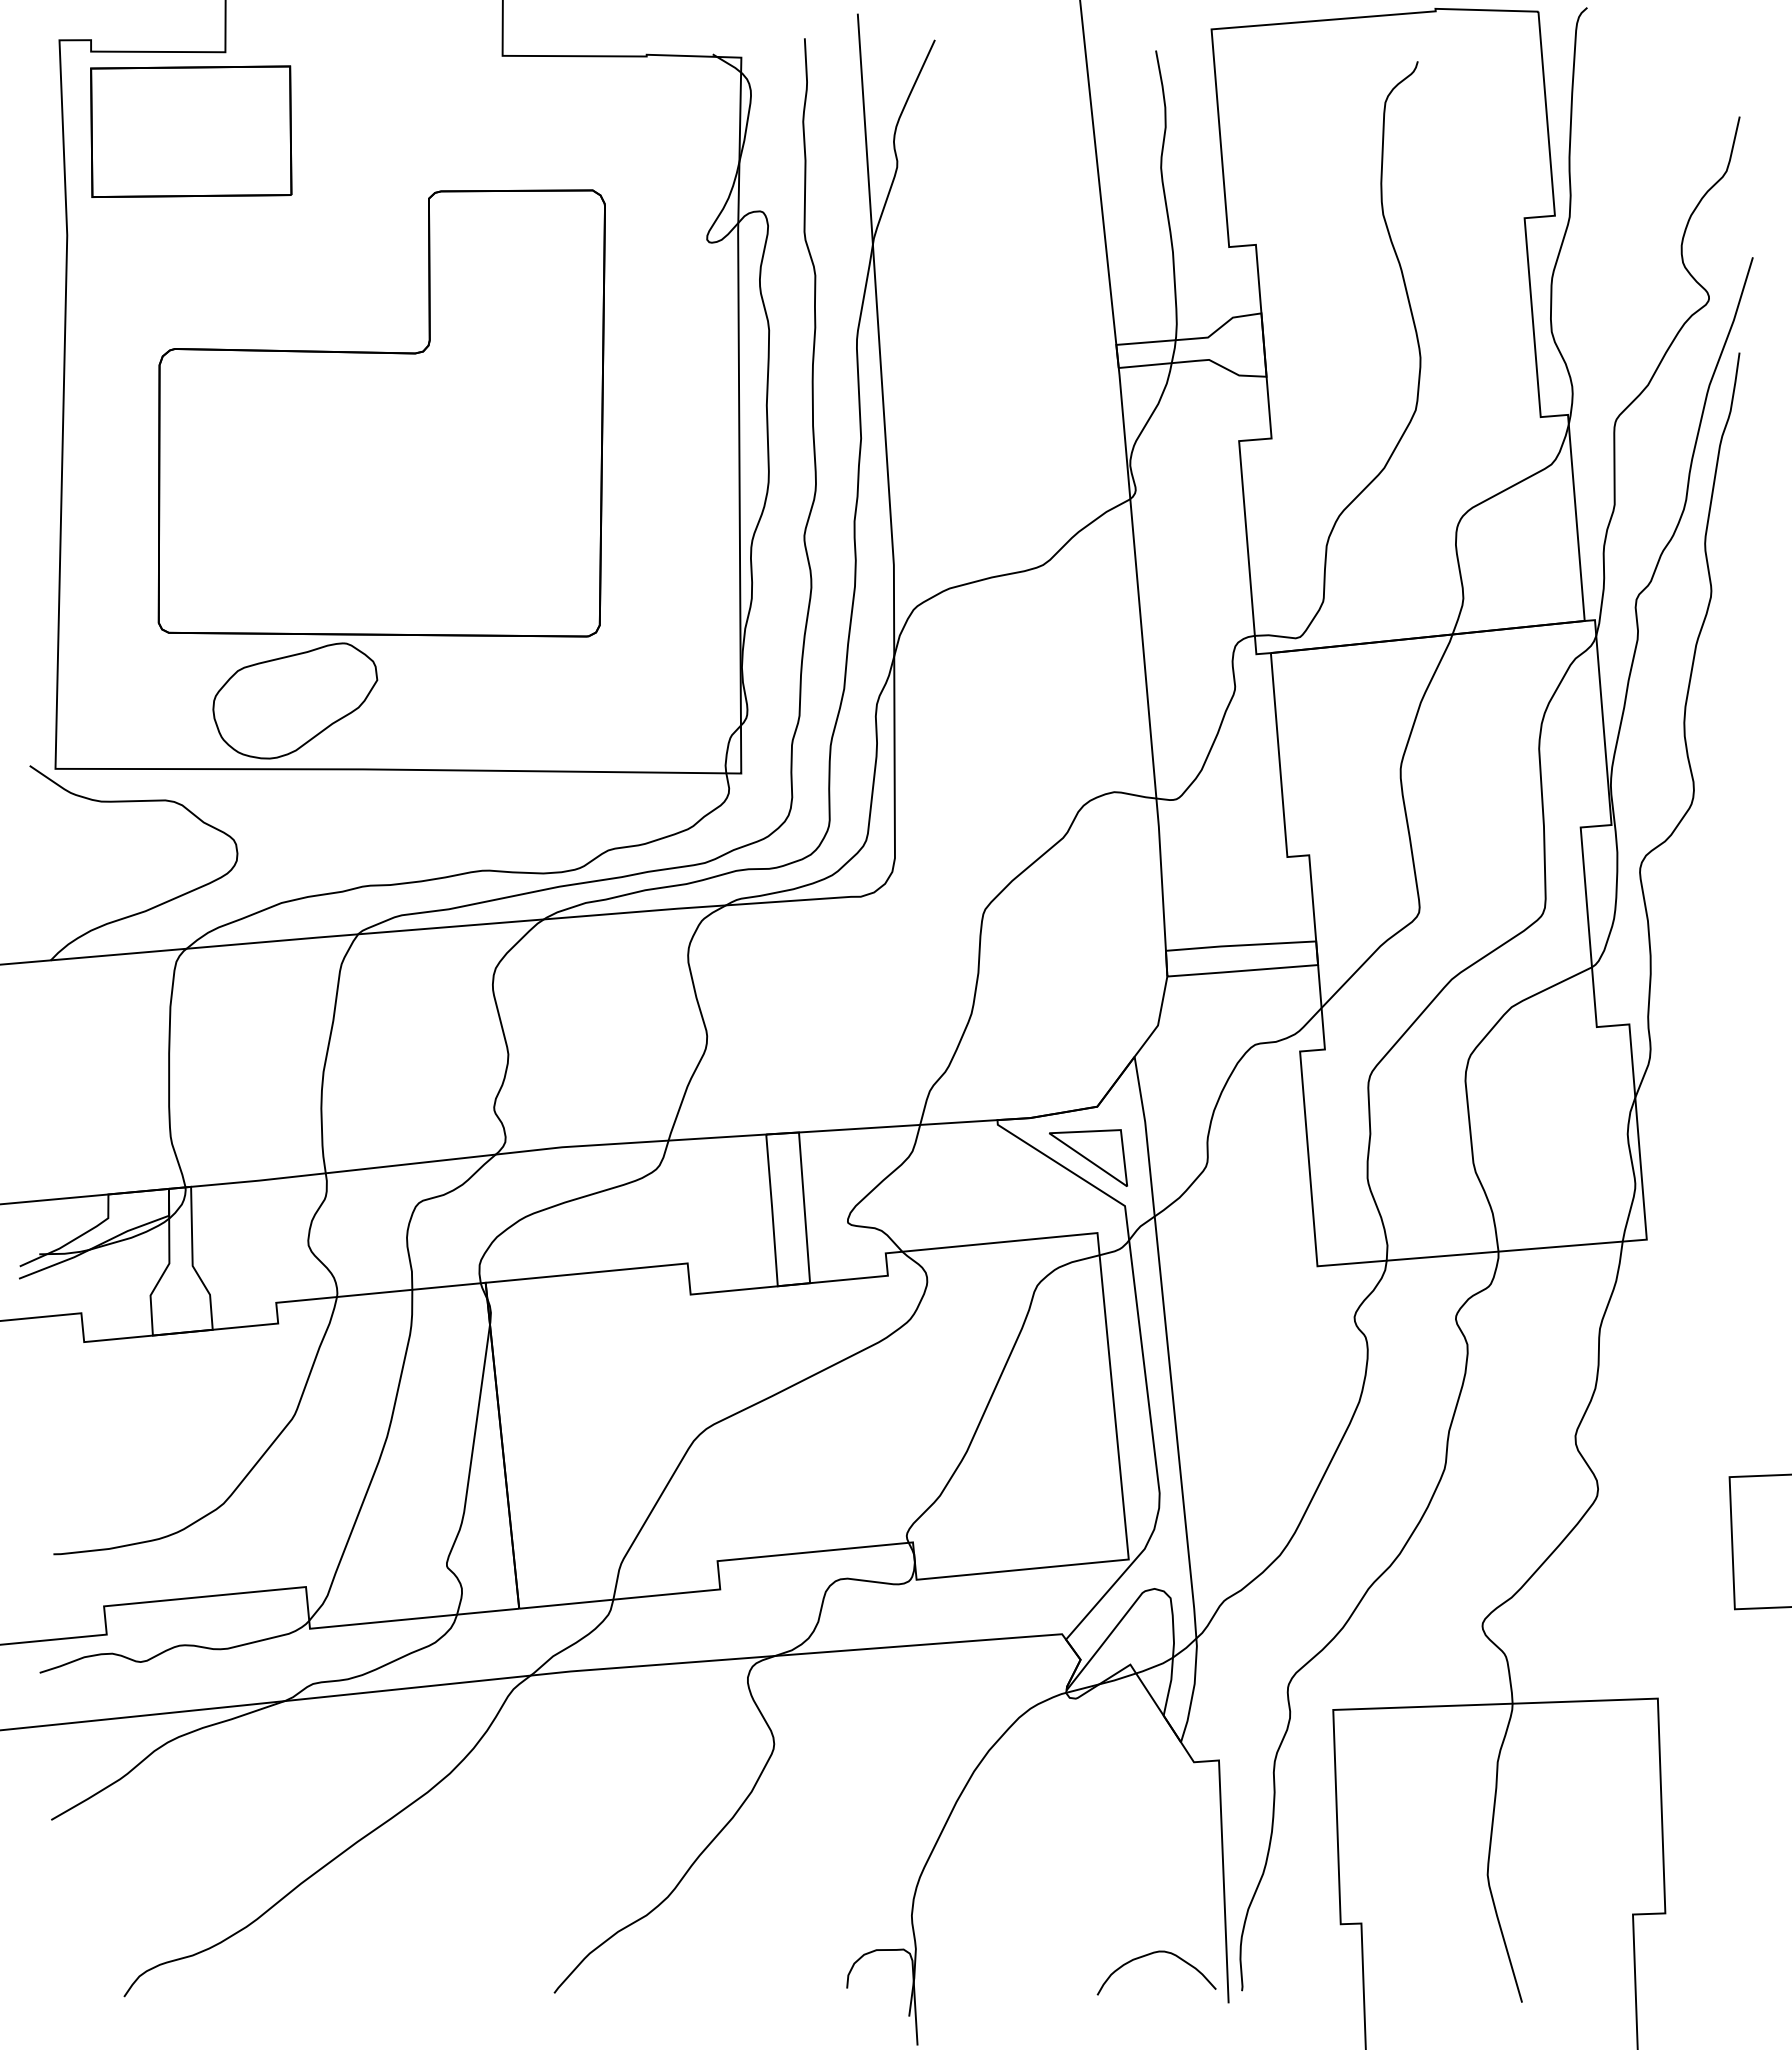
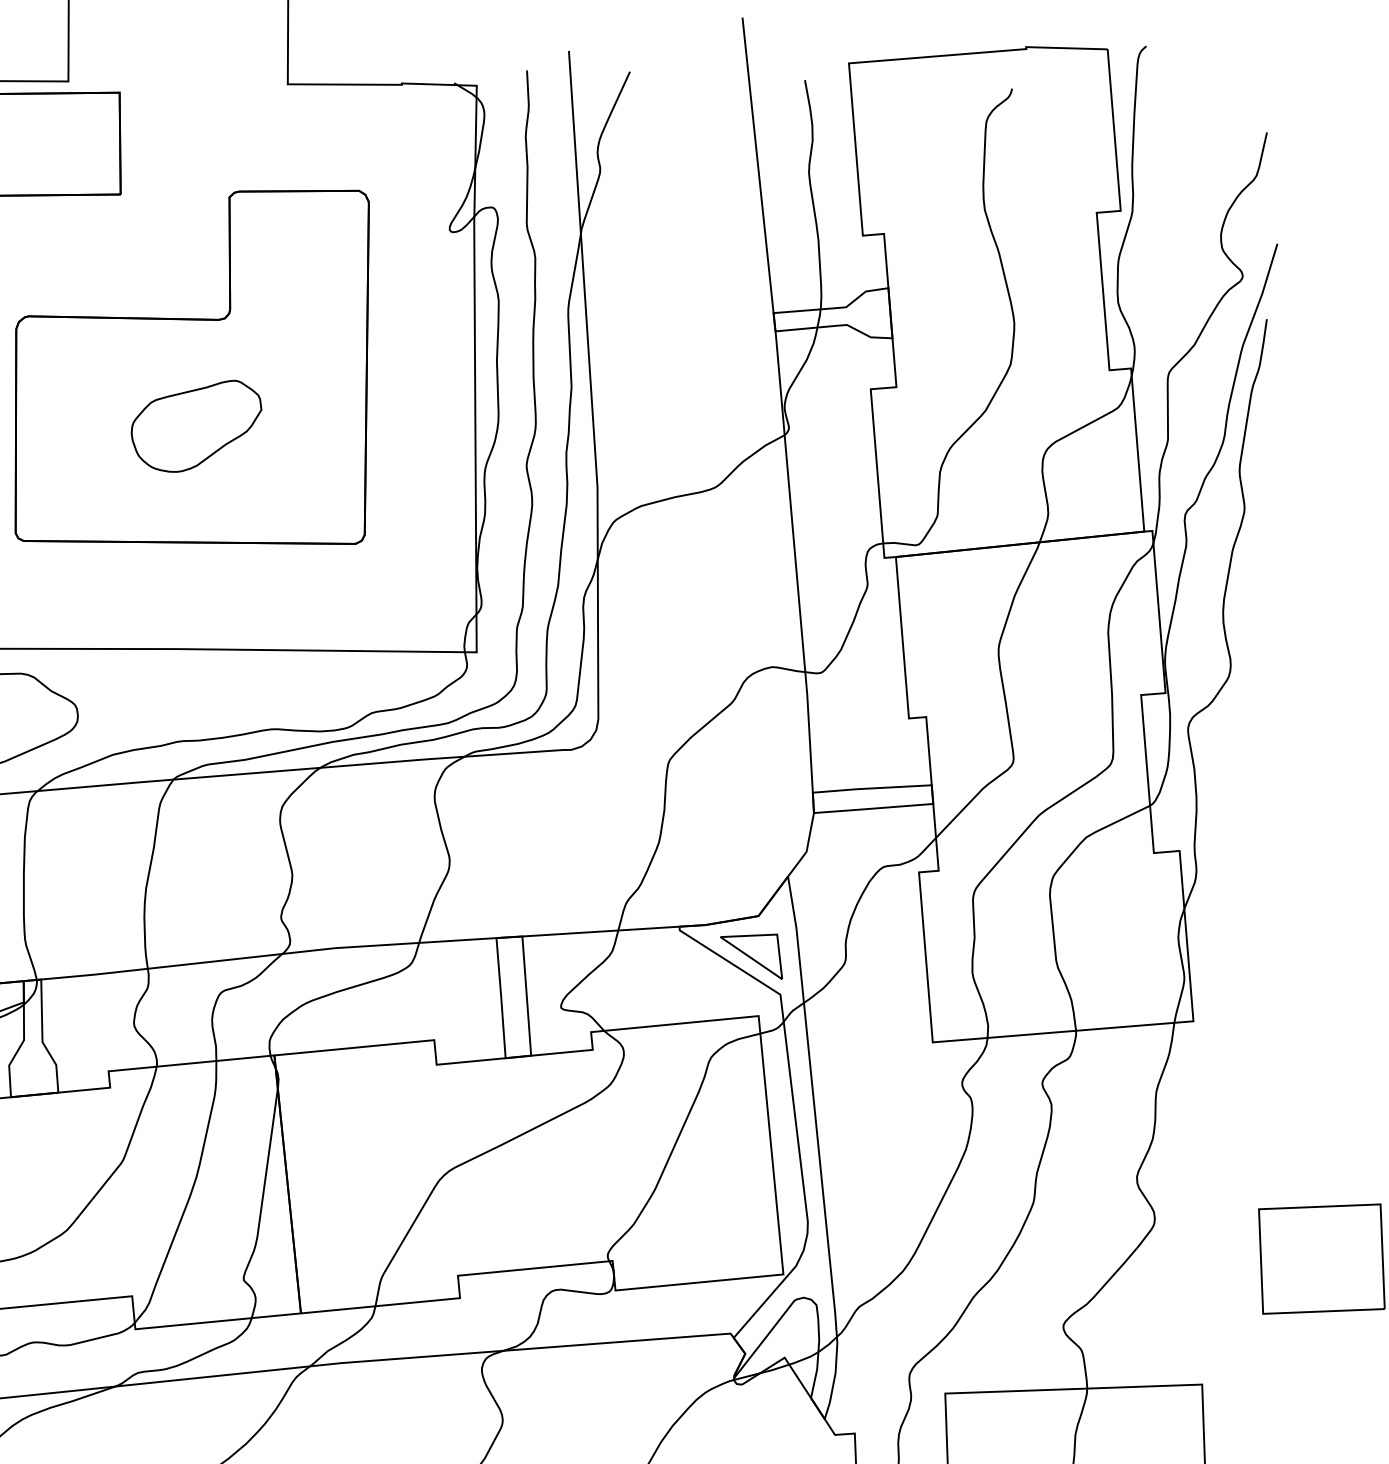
part: (295, 700) -> (196, 425), moved

